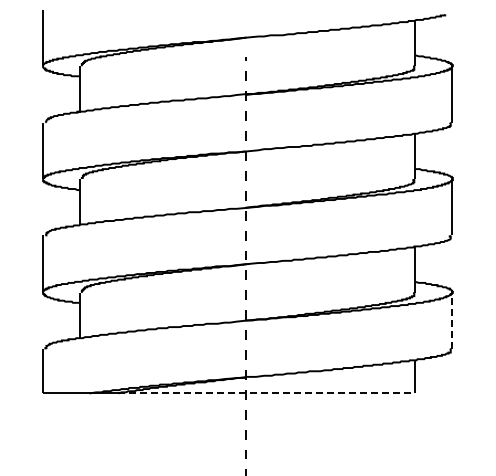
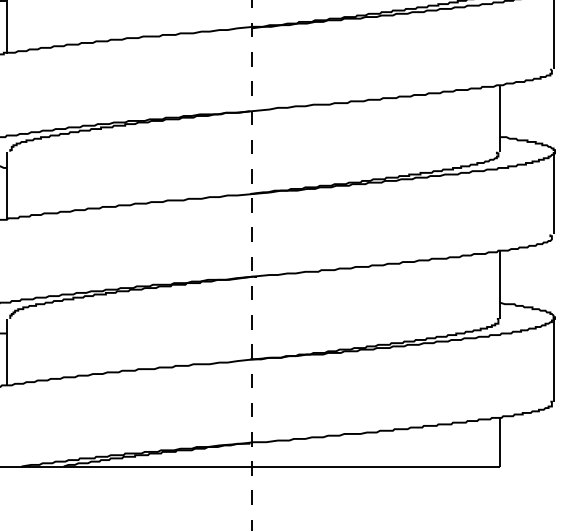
line: (451, 320) -> (553, 359), dashed -> solid
line: (266, 393) -> (281, 466), dashed -> solid

